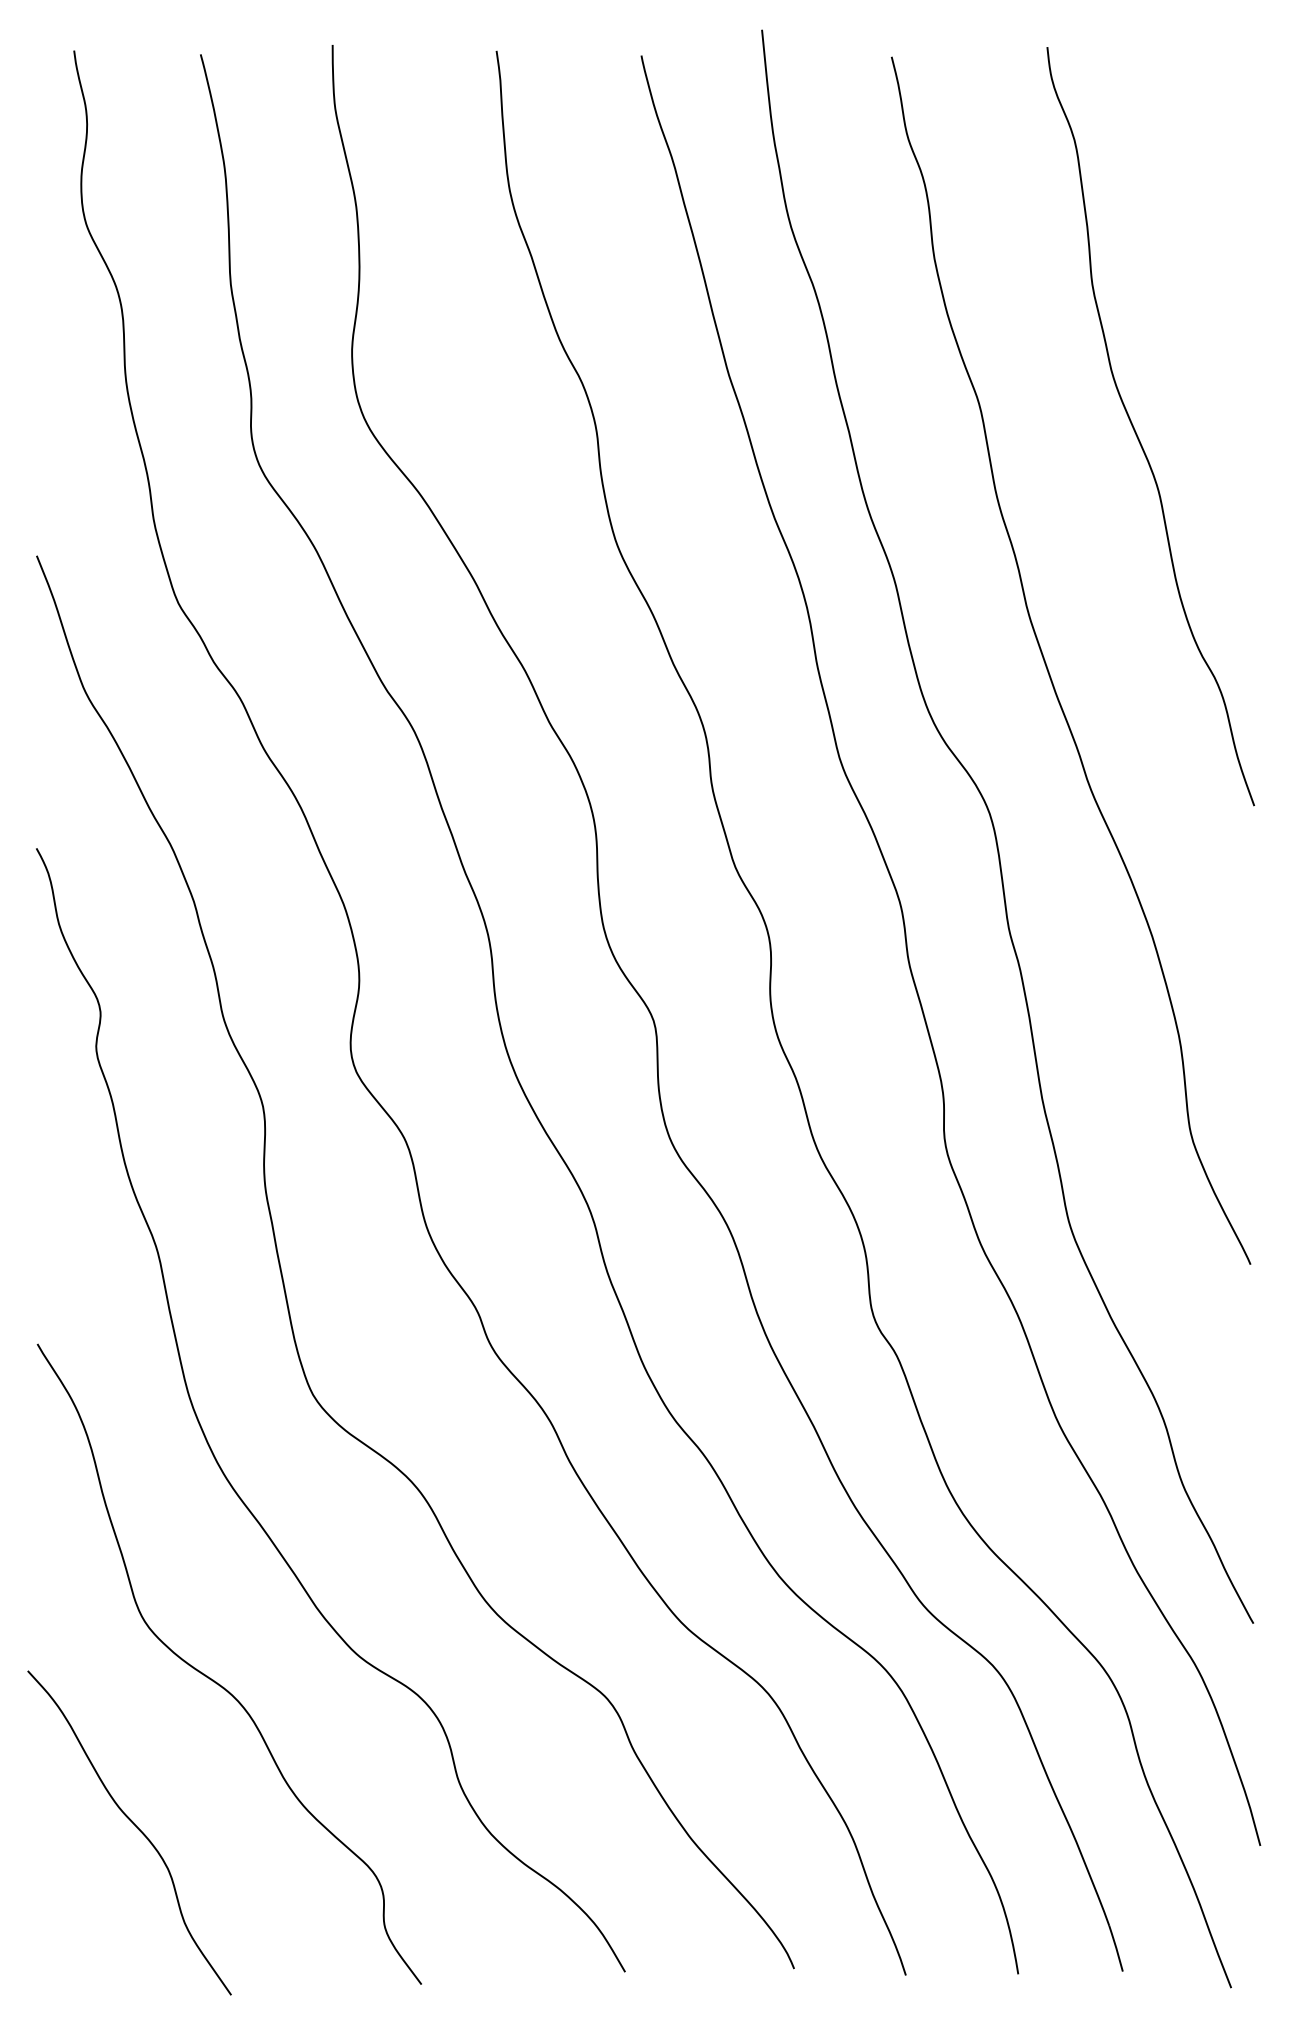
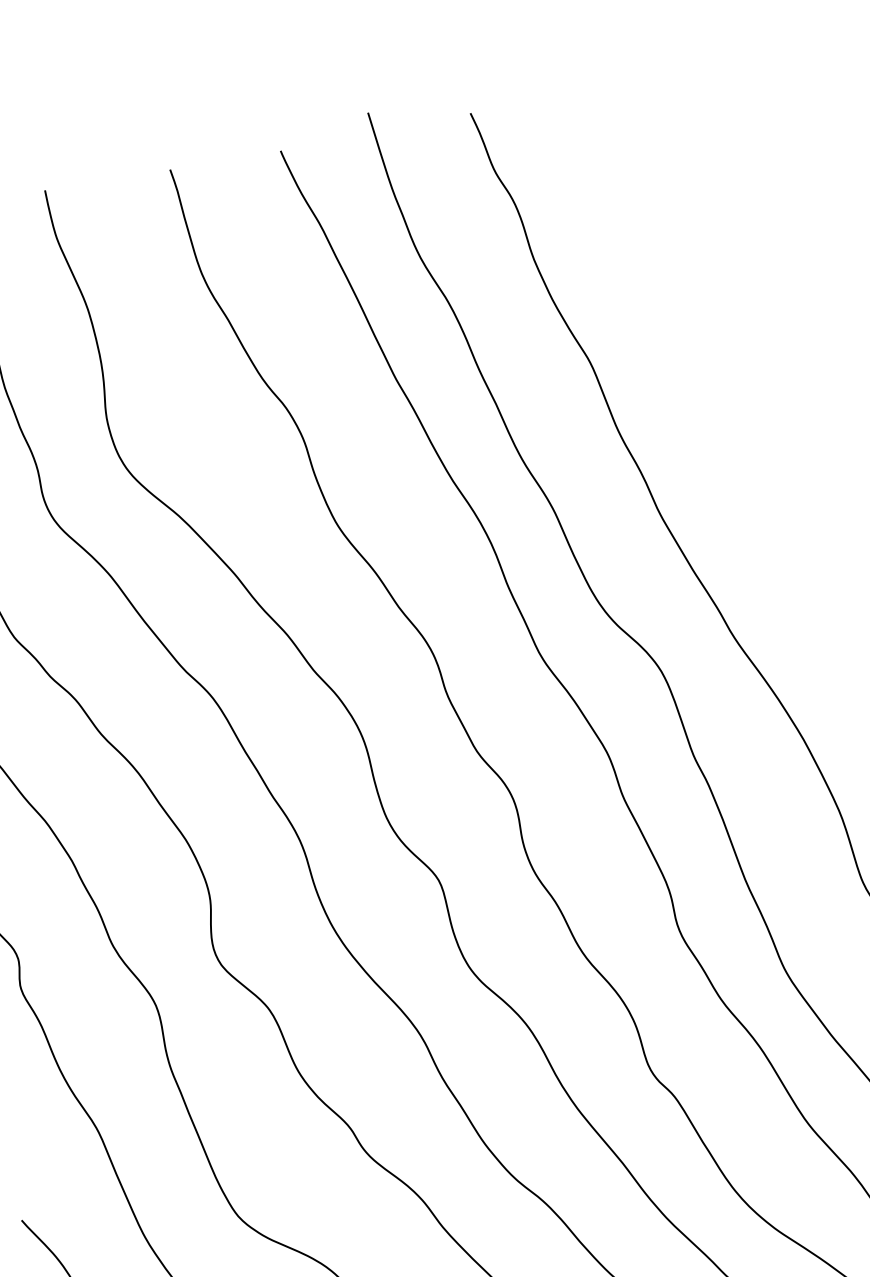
curve: (1136, 431) -> (713, 359), removed

